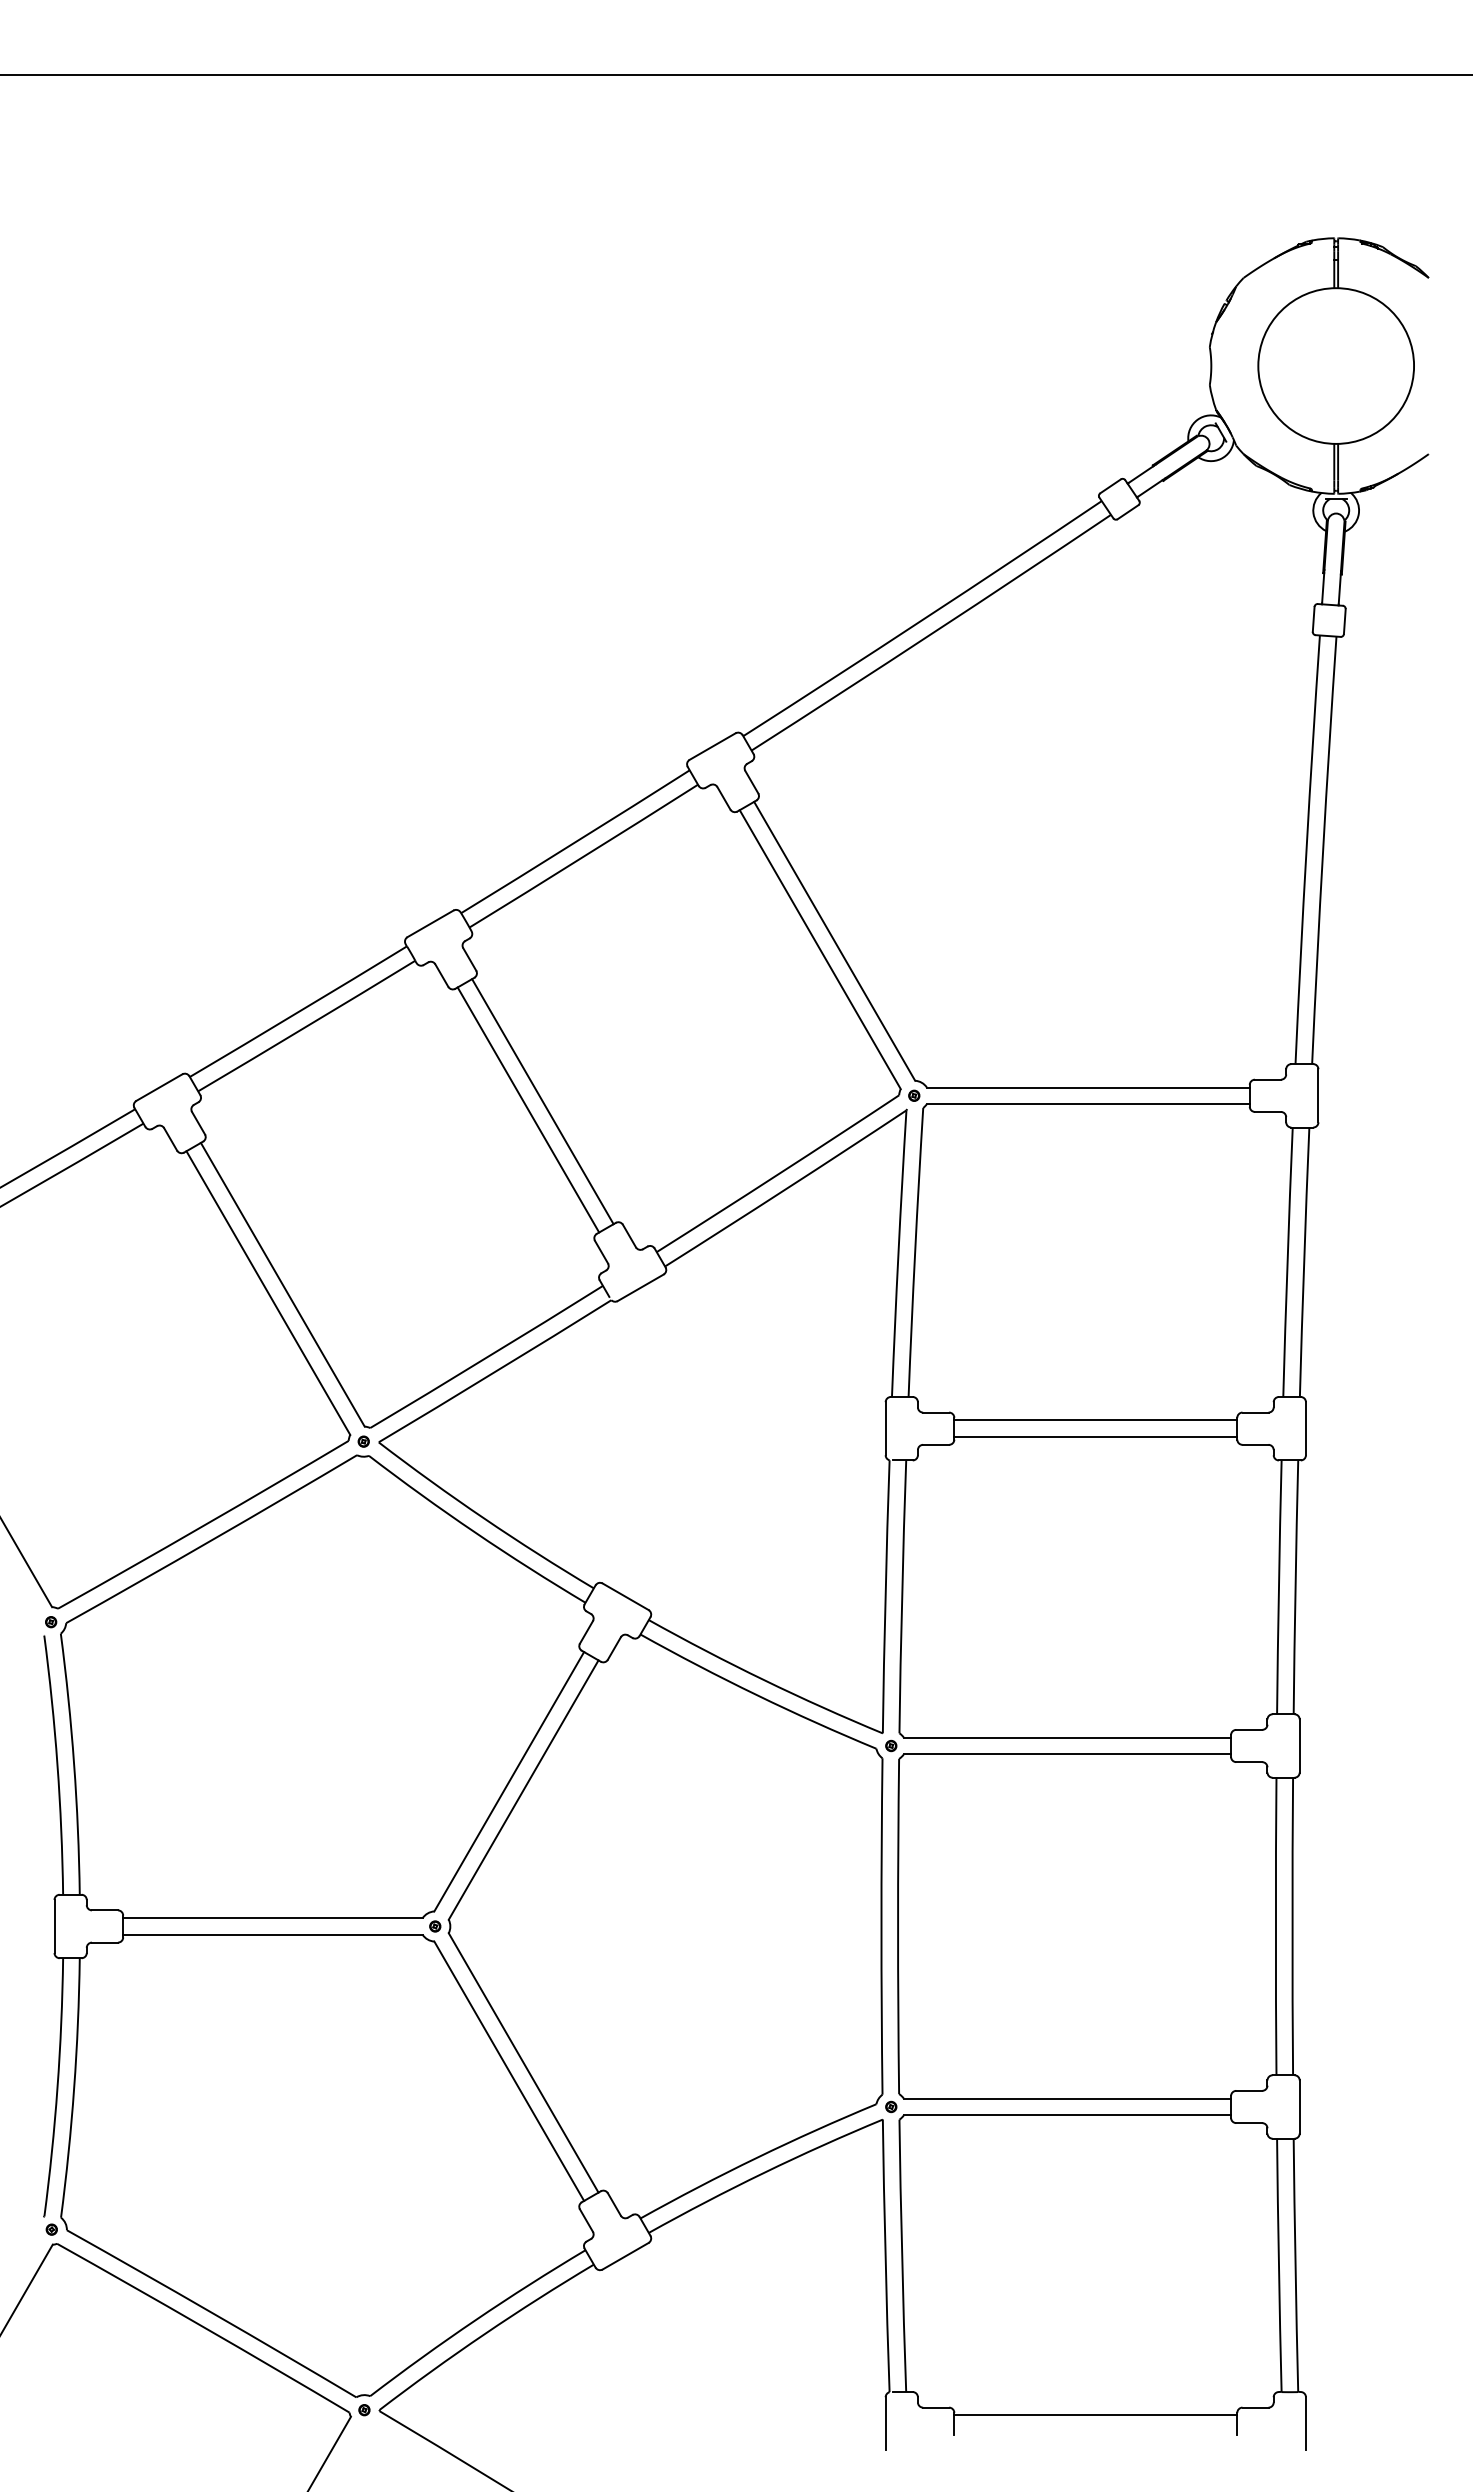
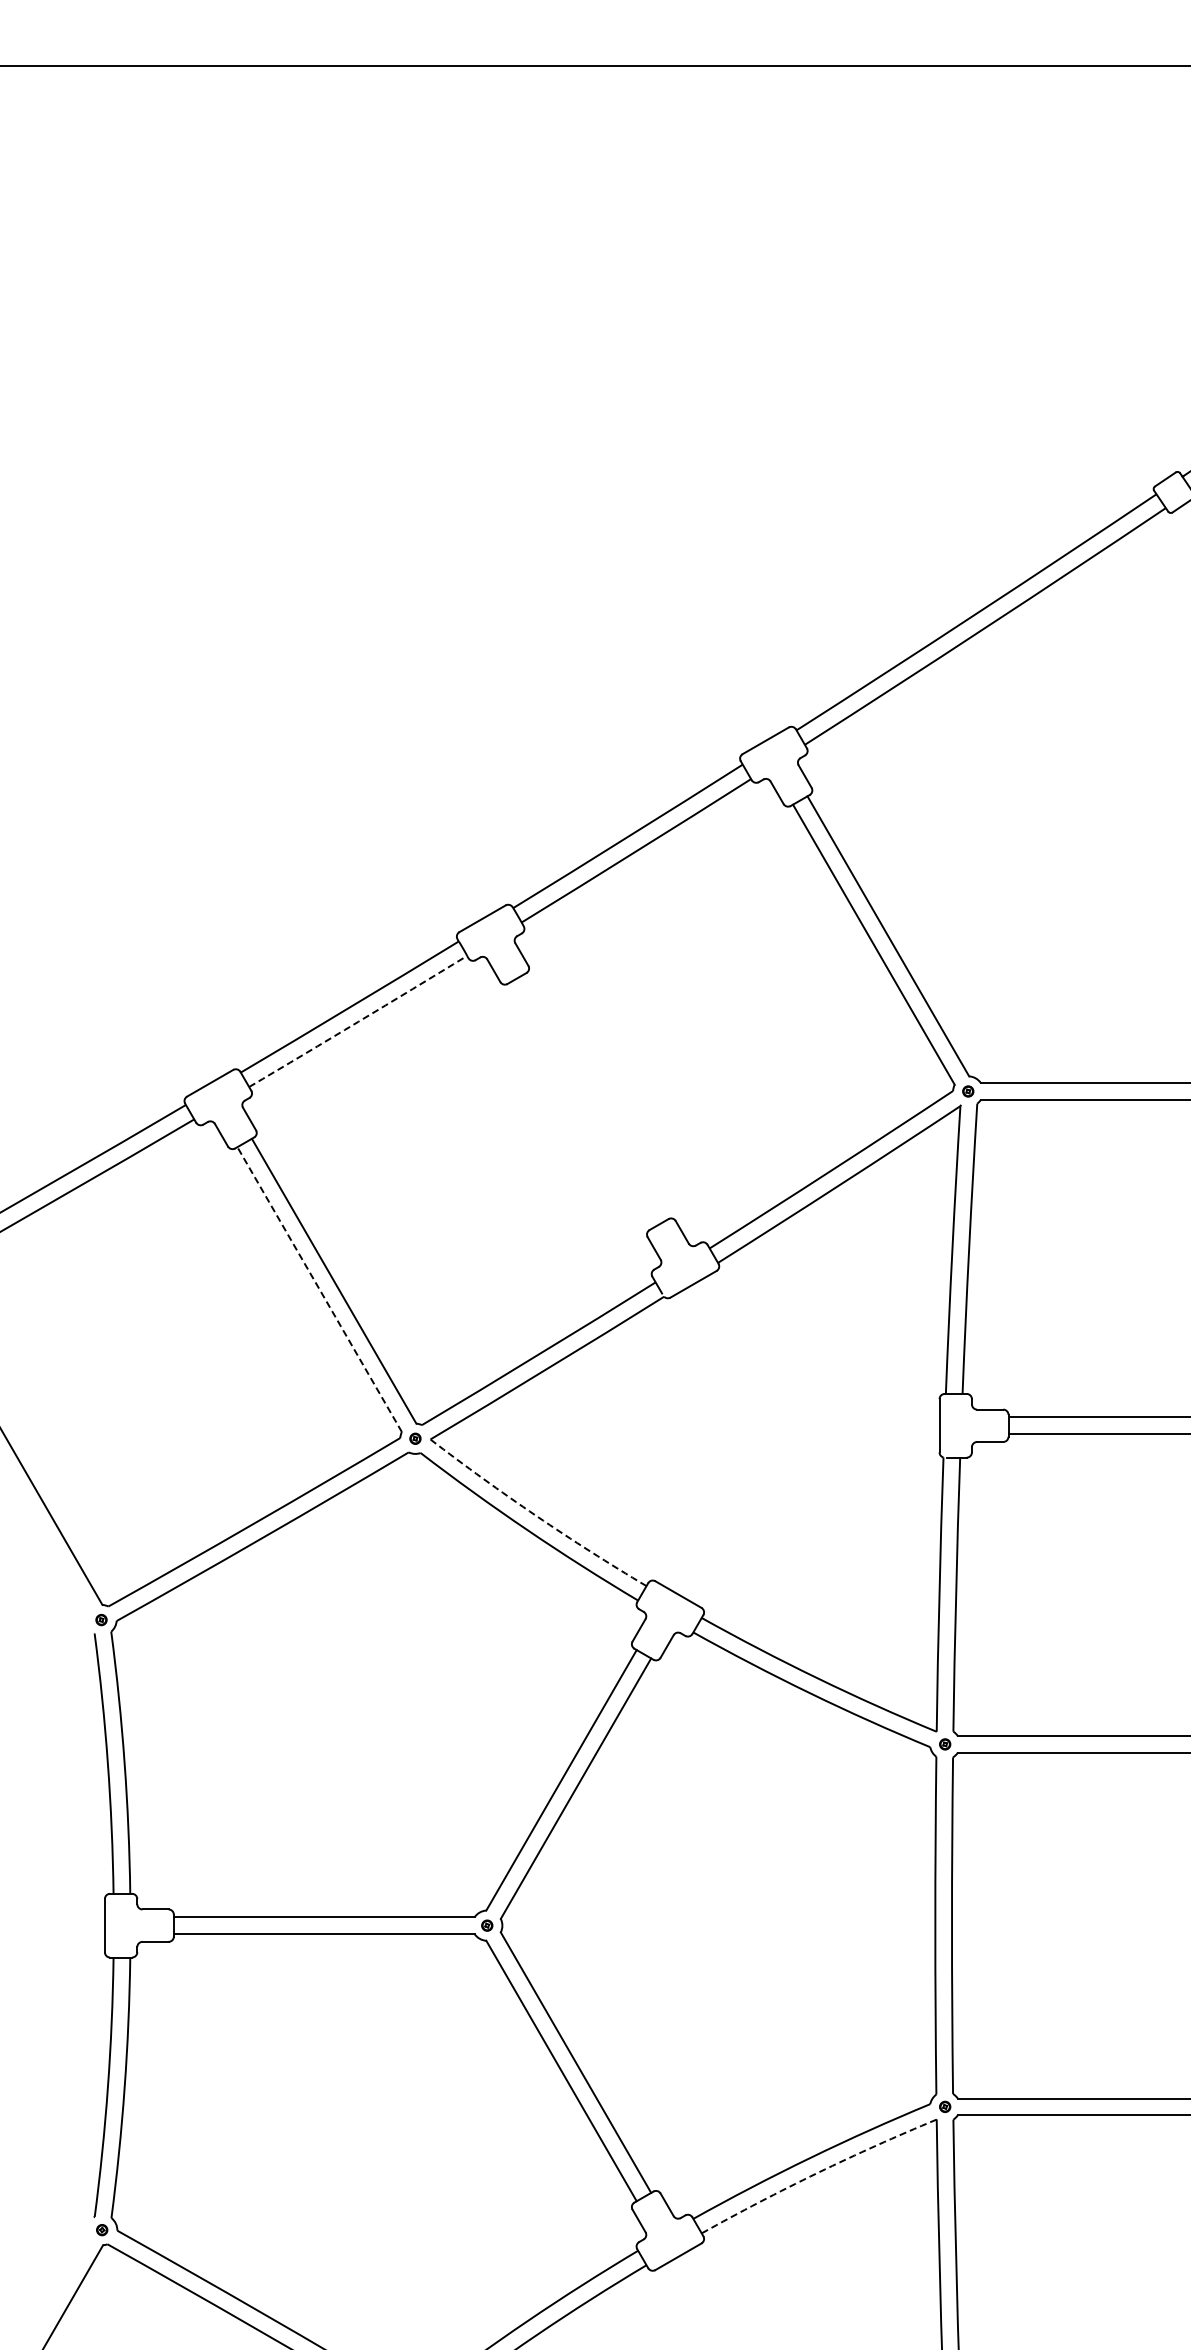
arc: (306, 1026) -> (357, 1021), solid -> dashed
line: (542, 1101) -> (594, 1097), removed
line: (528, 1109) -> (580, 1105), removed
line: (268, 1293) -> (319, 1290), solid -> dashed
arc: (484, 1518) -> (536, 1515), solid -> dashed
arc: (764, 2172) -> (817, 2172), solid -> dashed

